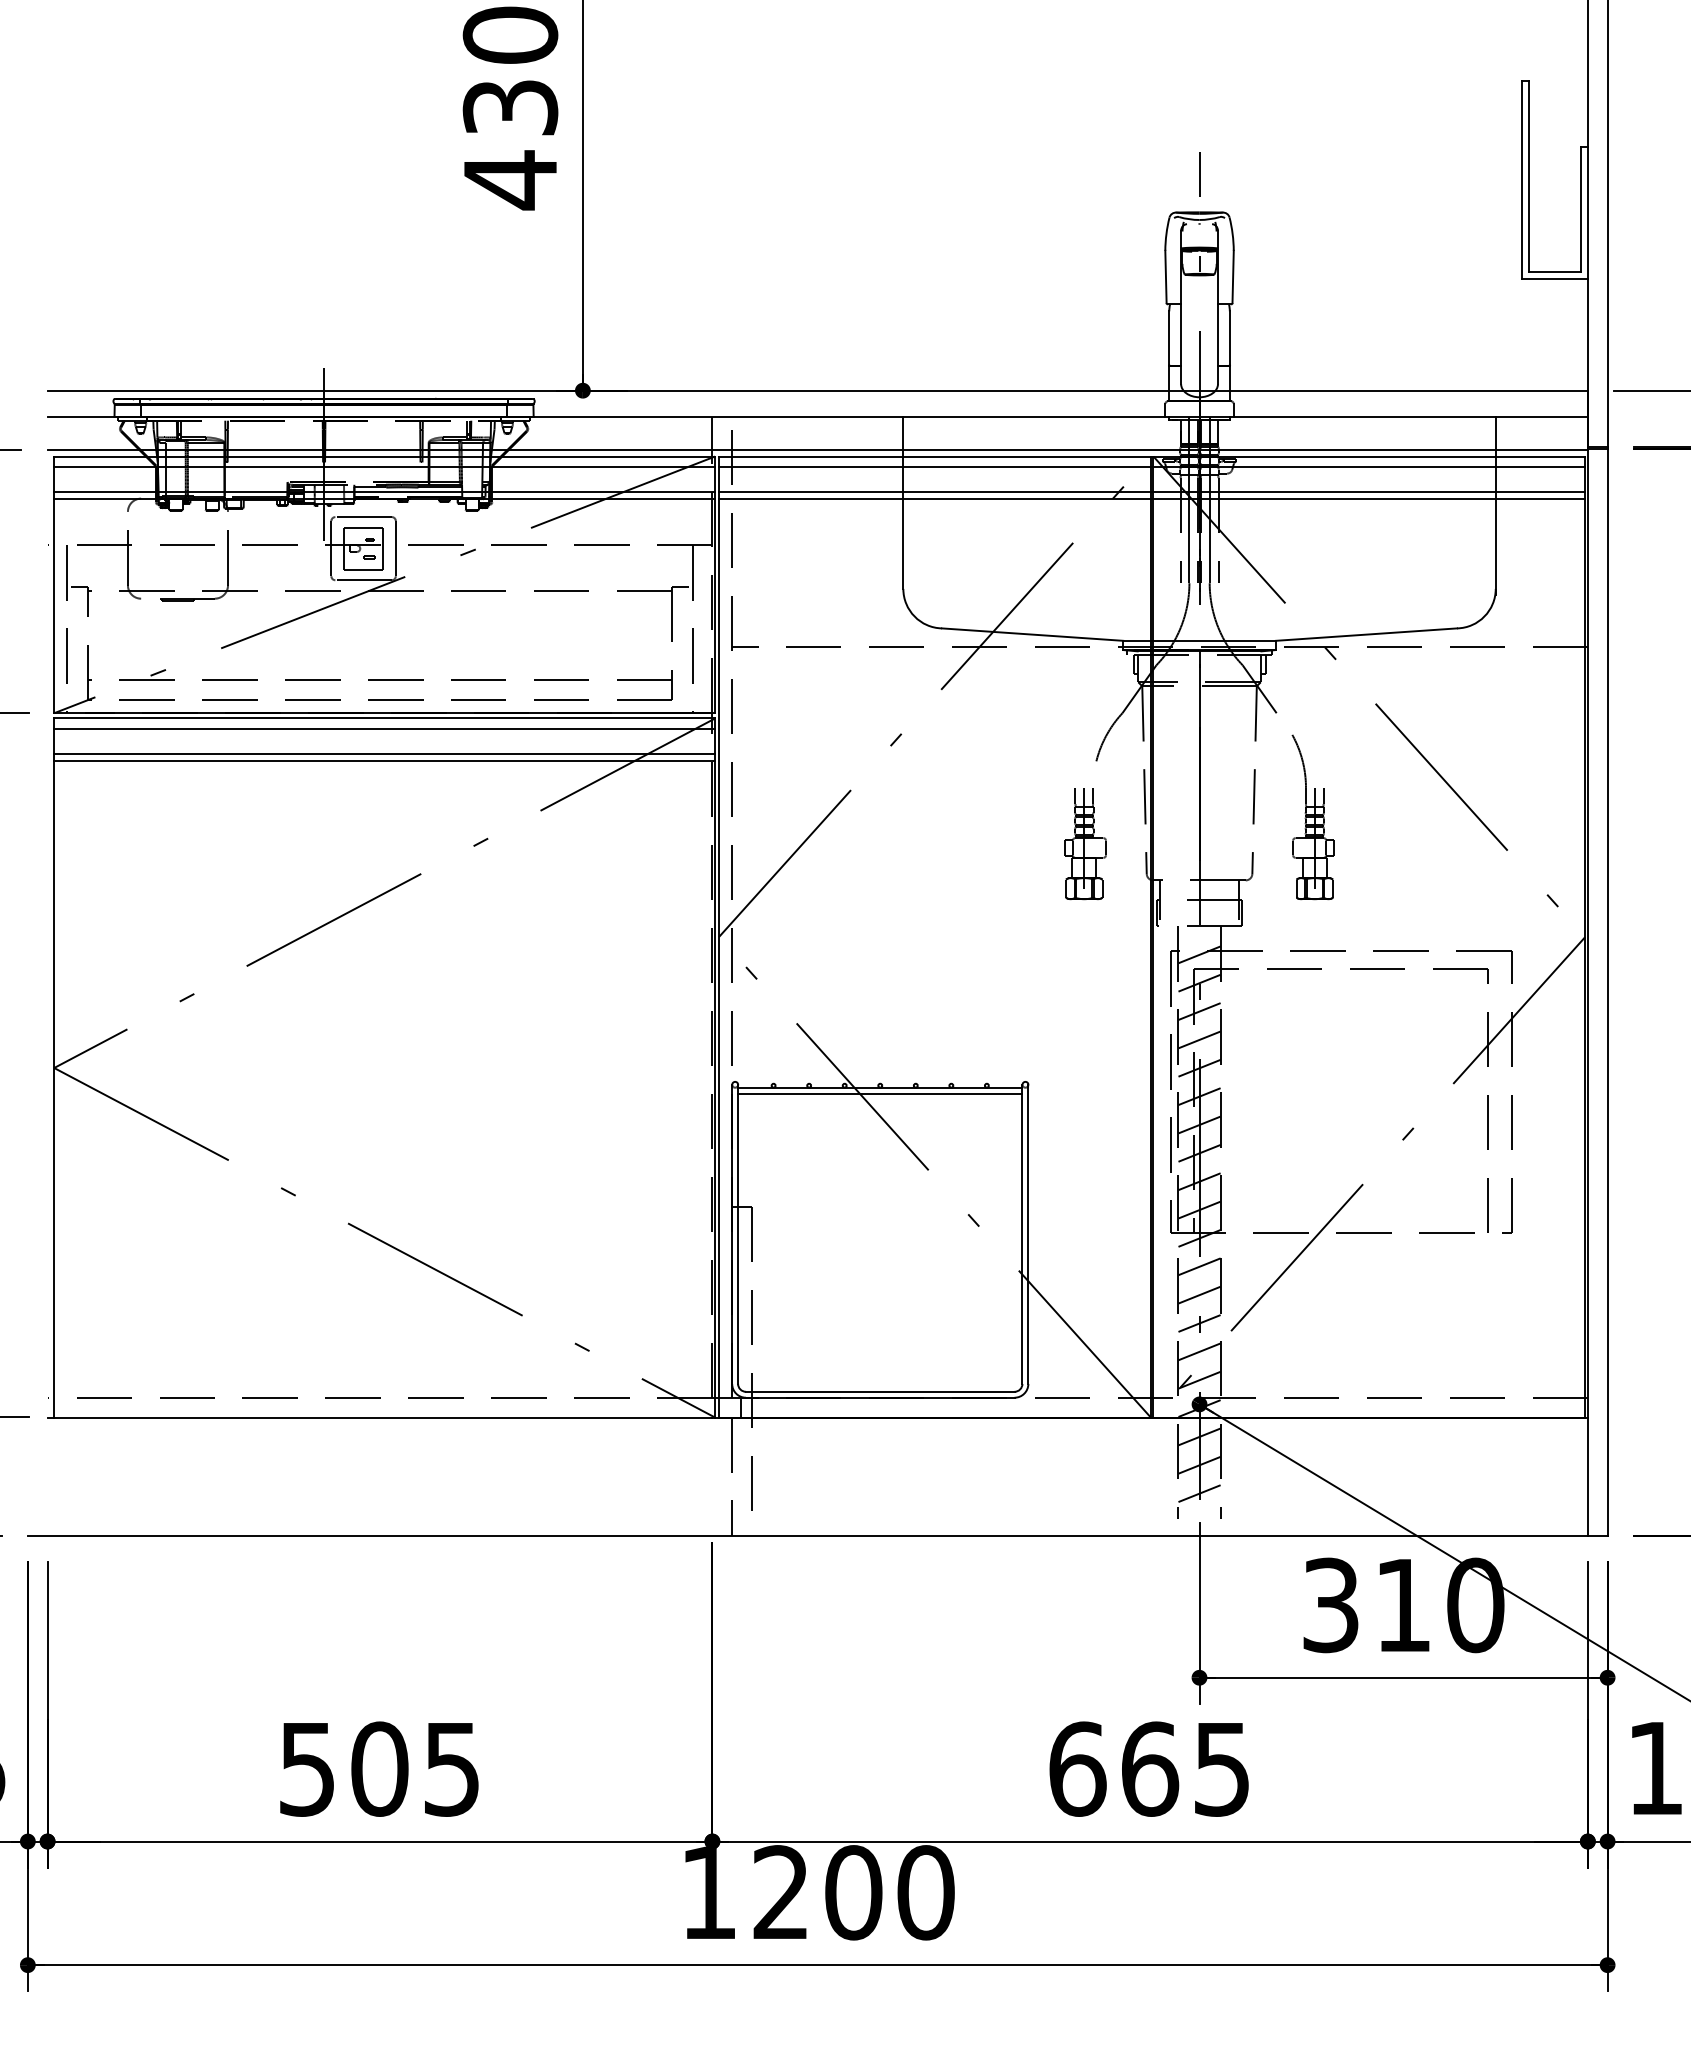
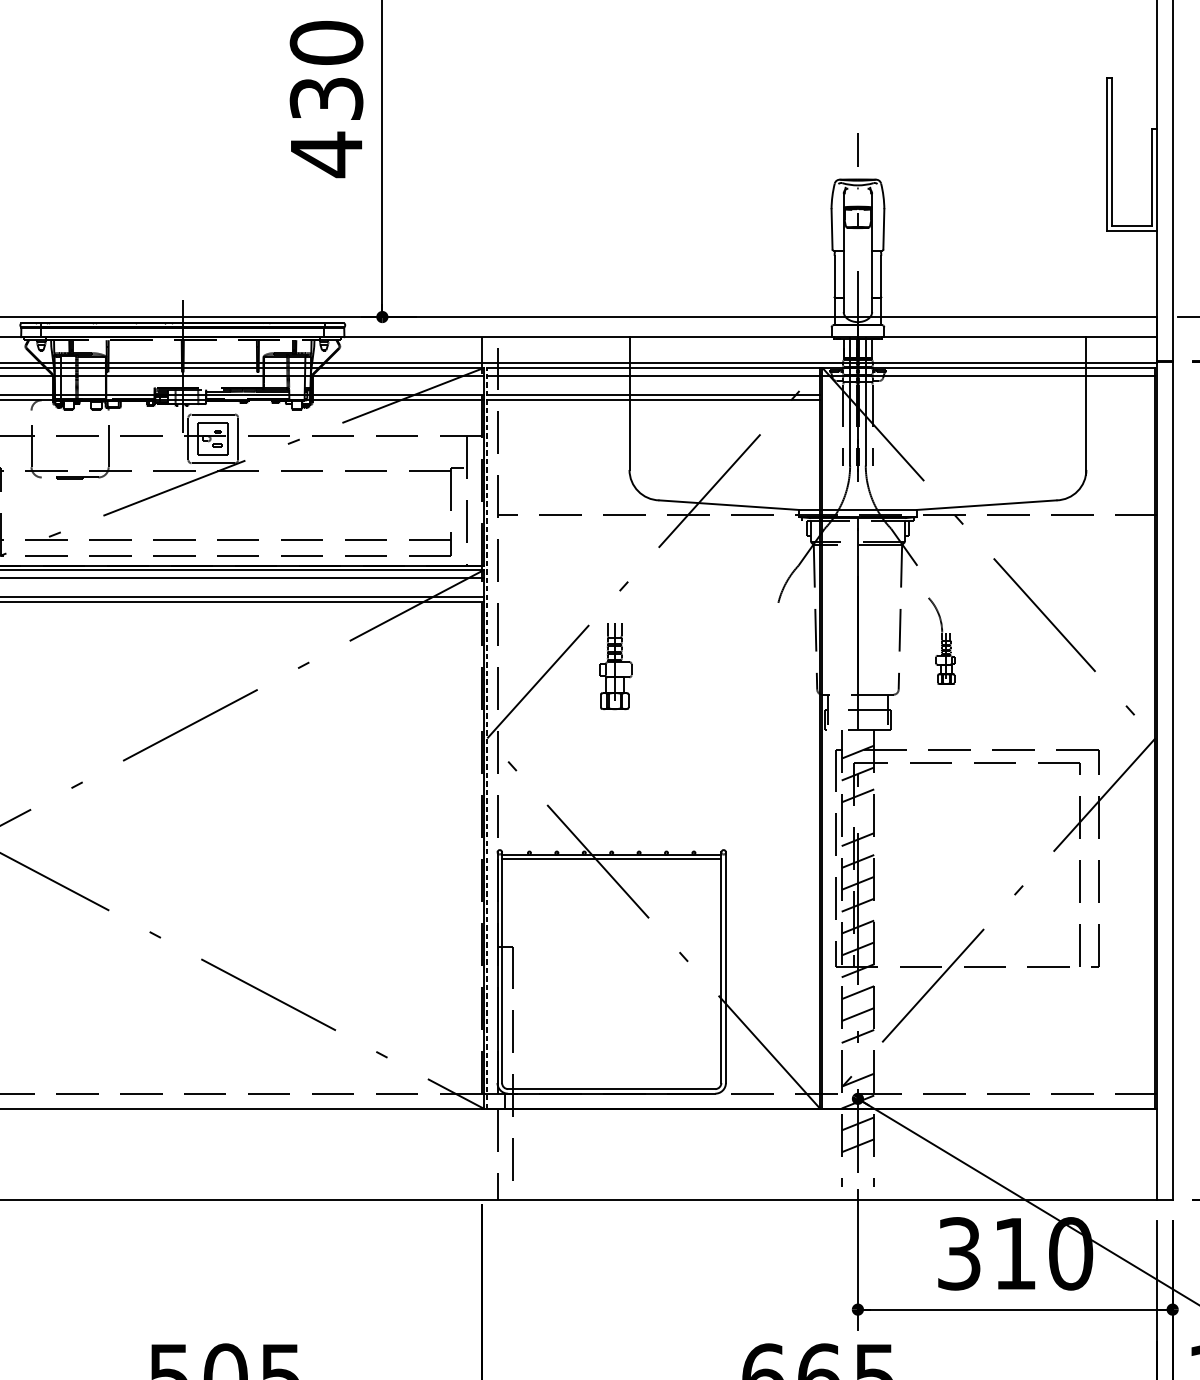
line: (1369, 492) -> (989, 395), removed
line: (1369, 498) -> (989, 400), removed
part: (1312, 817) -> (945, 646), size x0.6
part: (1085, 844) -> (615, 667), moved
line: (719, 937) -> (487, 738), solid -> dashed
line: (1199, 1039) -> (857, 817), removed
line: (1199, 1351) -> (857, 1058), removed
line: (1199, 1493) -> (857, 1167), removed

